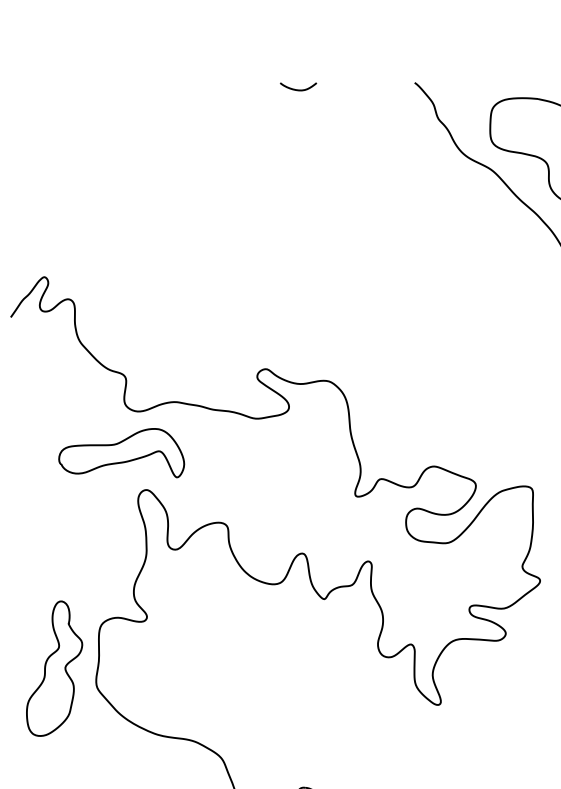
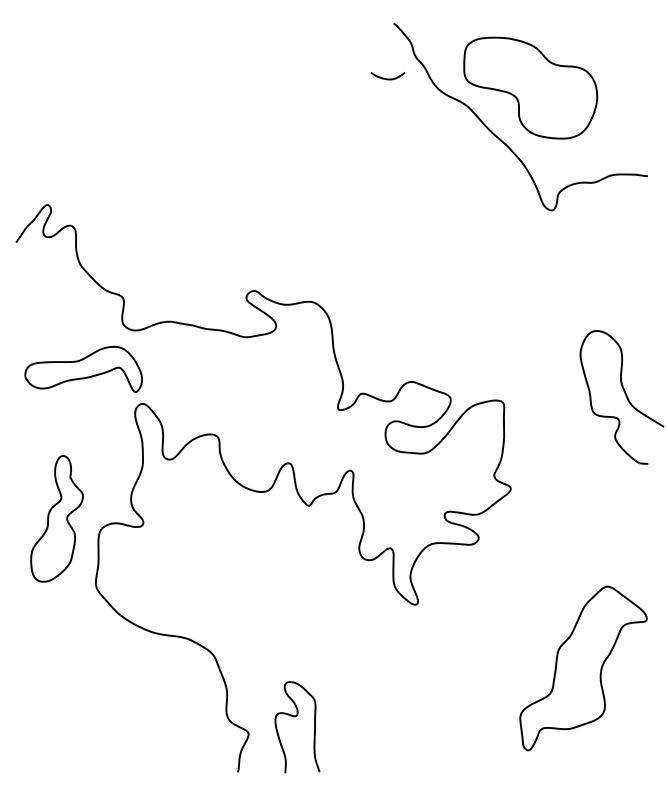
curve: (297, 89) -> (387, 78), moved
part: (121, 452) -> (83, 368), moved
part: (54, 668) -> (56, 518), moved

